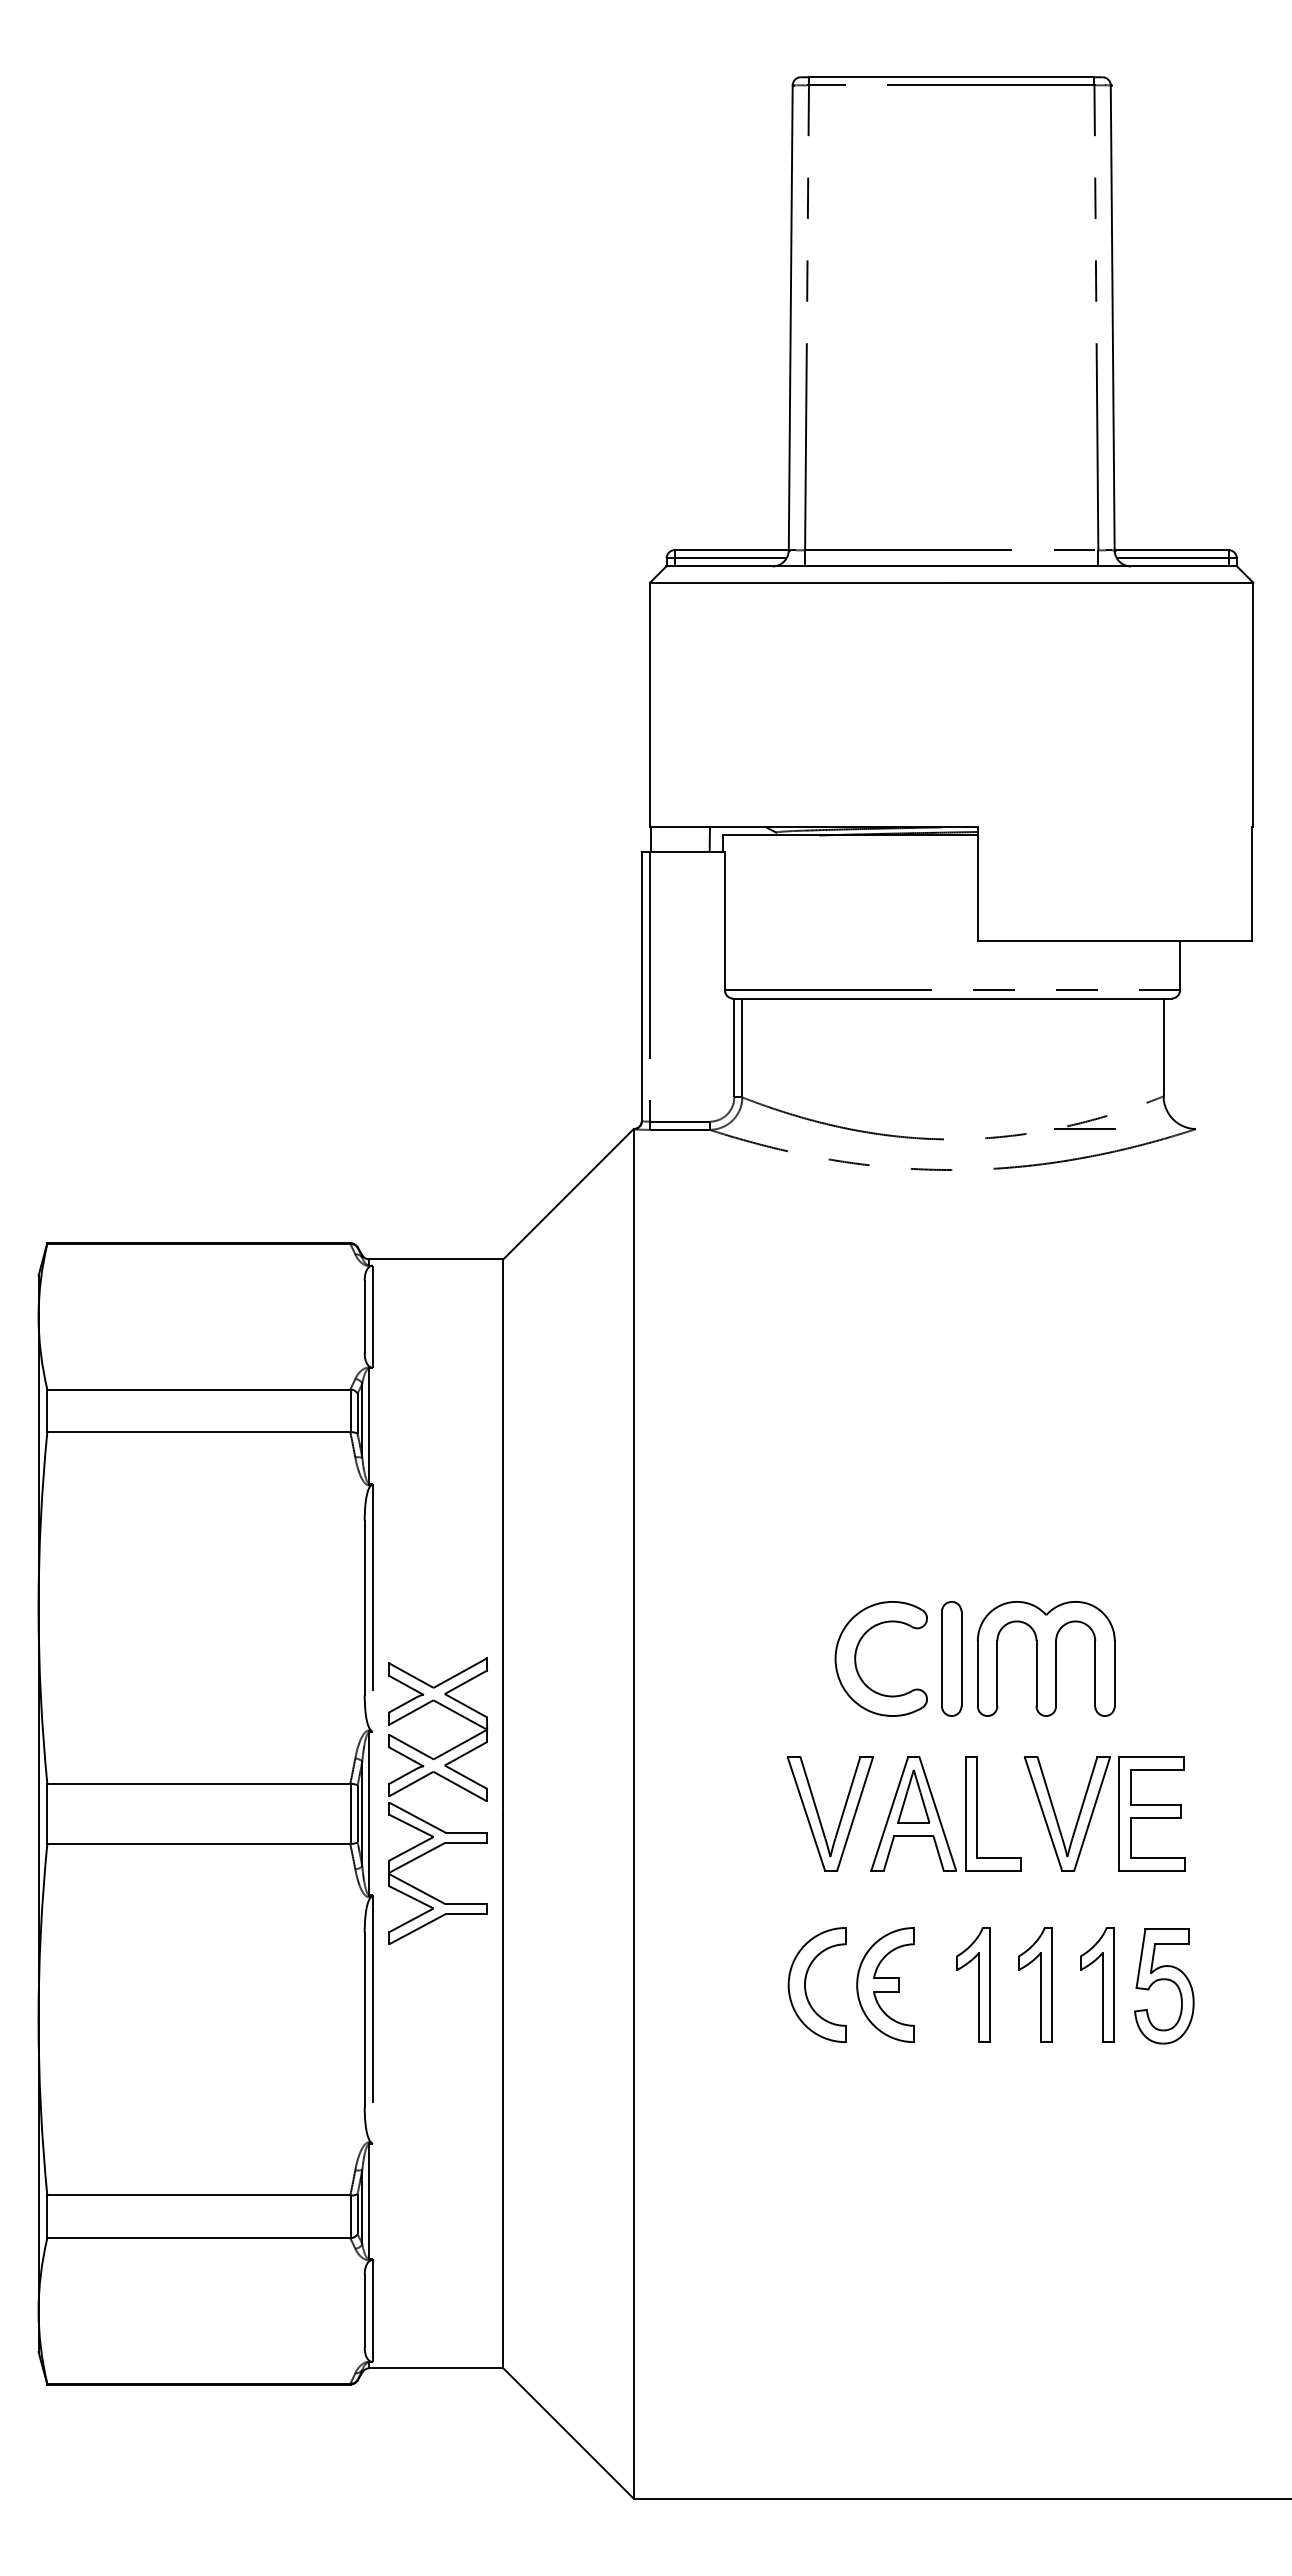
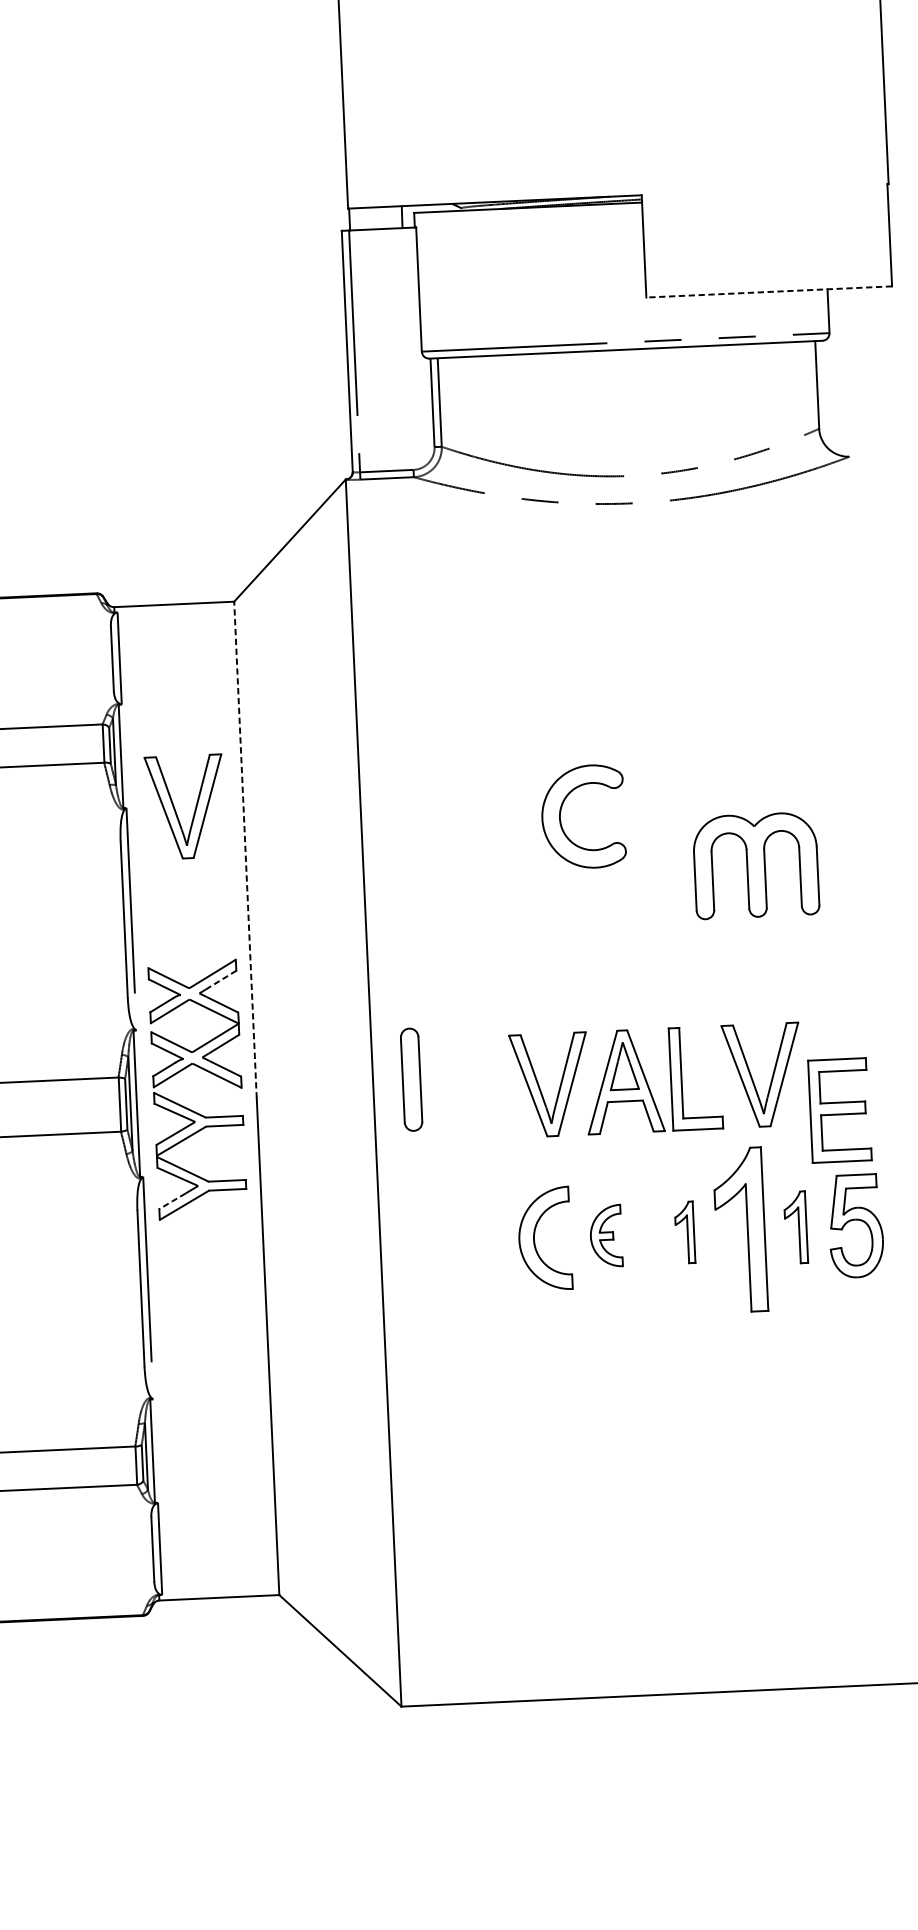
line: (1114, 941) -> (768, 292), solid -> dashed
line: (1084, 1129) -> (749, 461), removed
part: (427, 1487) -> (175, 809), added
line: (503, 1536) -> (245, 849), solid -> dashed
part: (856, 1658) -> (561, 817), moved
part: (951, 1658) -> (411, 1079), moved
part: (1045, 1658) -> (755, 865), moved
line: (469, 1680) -> (221, 980), solid -> dashed
part: (1151, 1813) -> (839, 1110), moved
line: (404, 1924) -> (172, 1201), solid -> dashed
part: (885, 1984) -> (606, 1235), size x0.6
part: (973, 1984) -> (684, 1232), size x0.6
part: (1035, 1984) -> (740, 1229), size x1.6
part: (1097, 1984) -> (796, 1227), size x0.7

